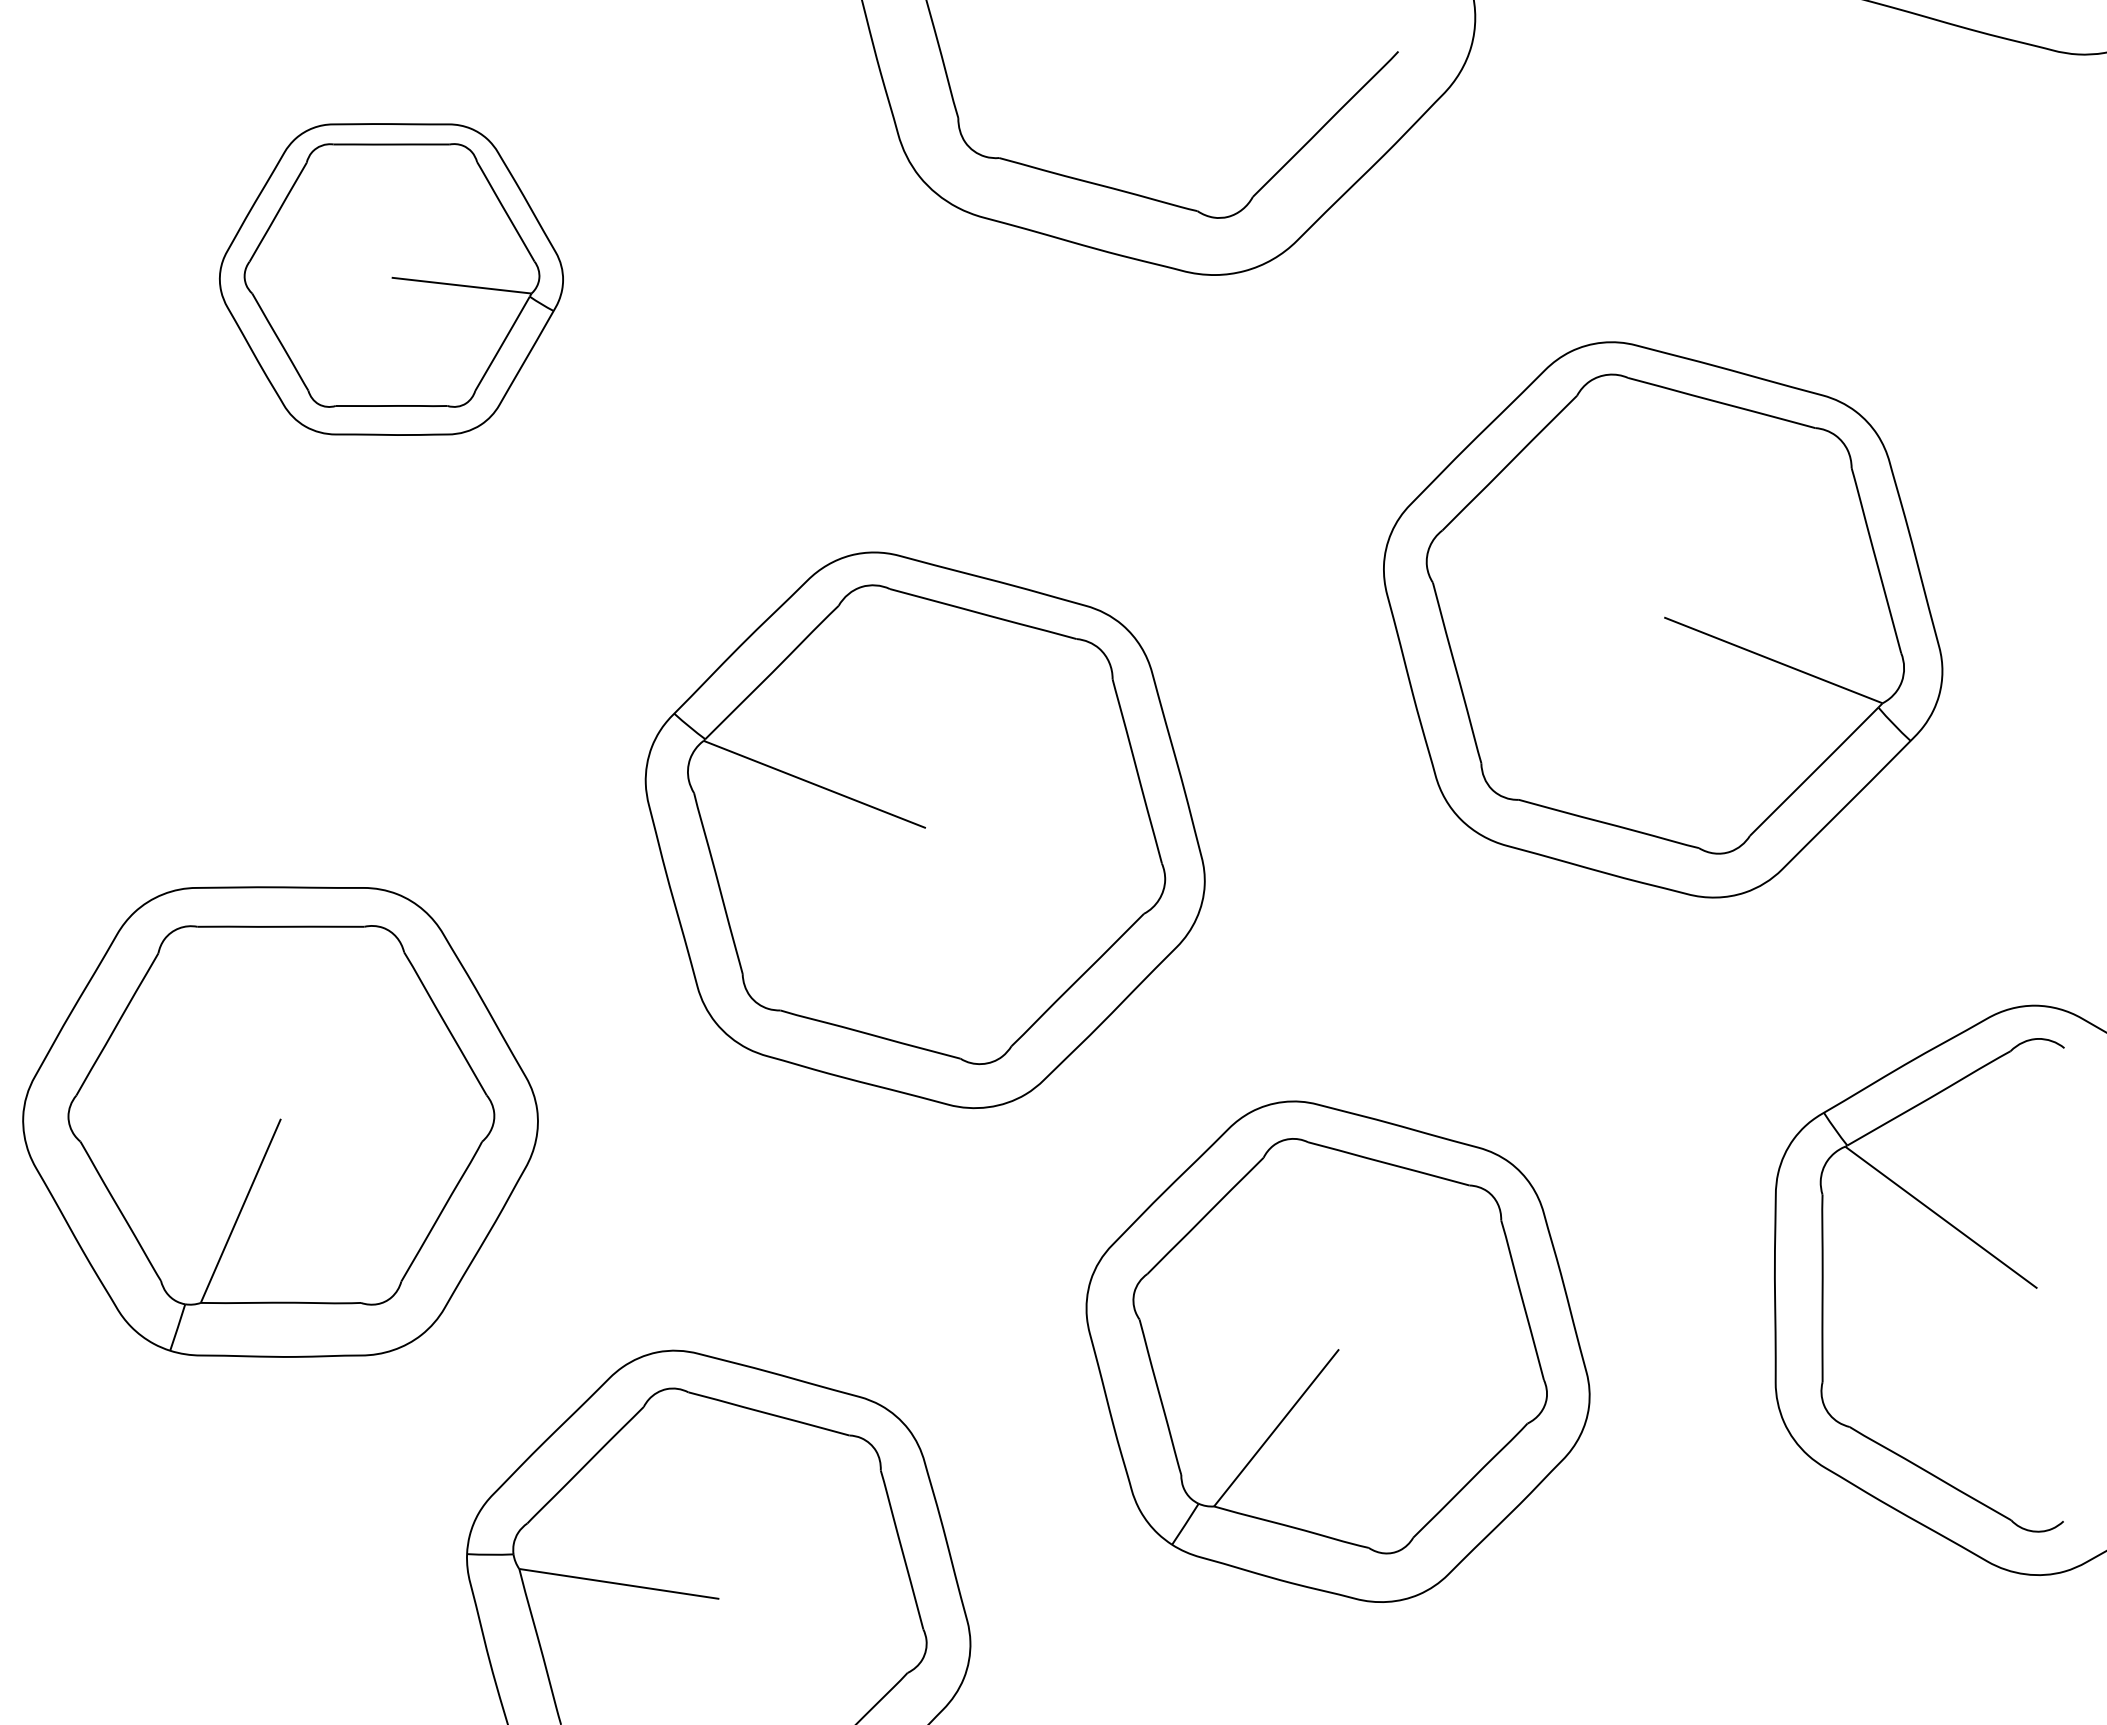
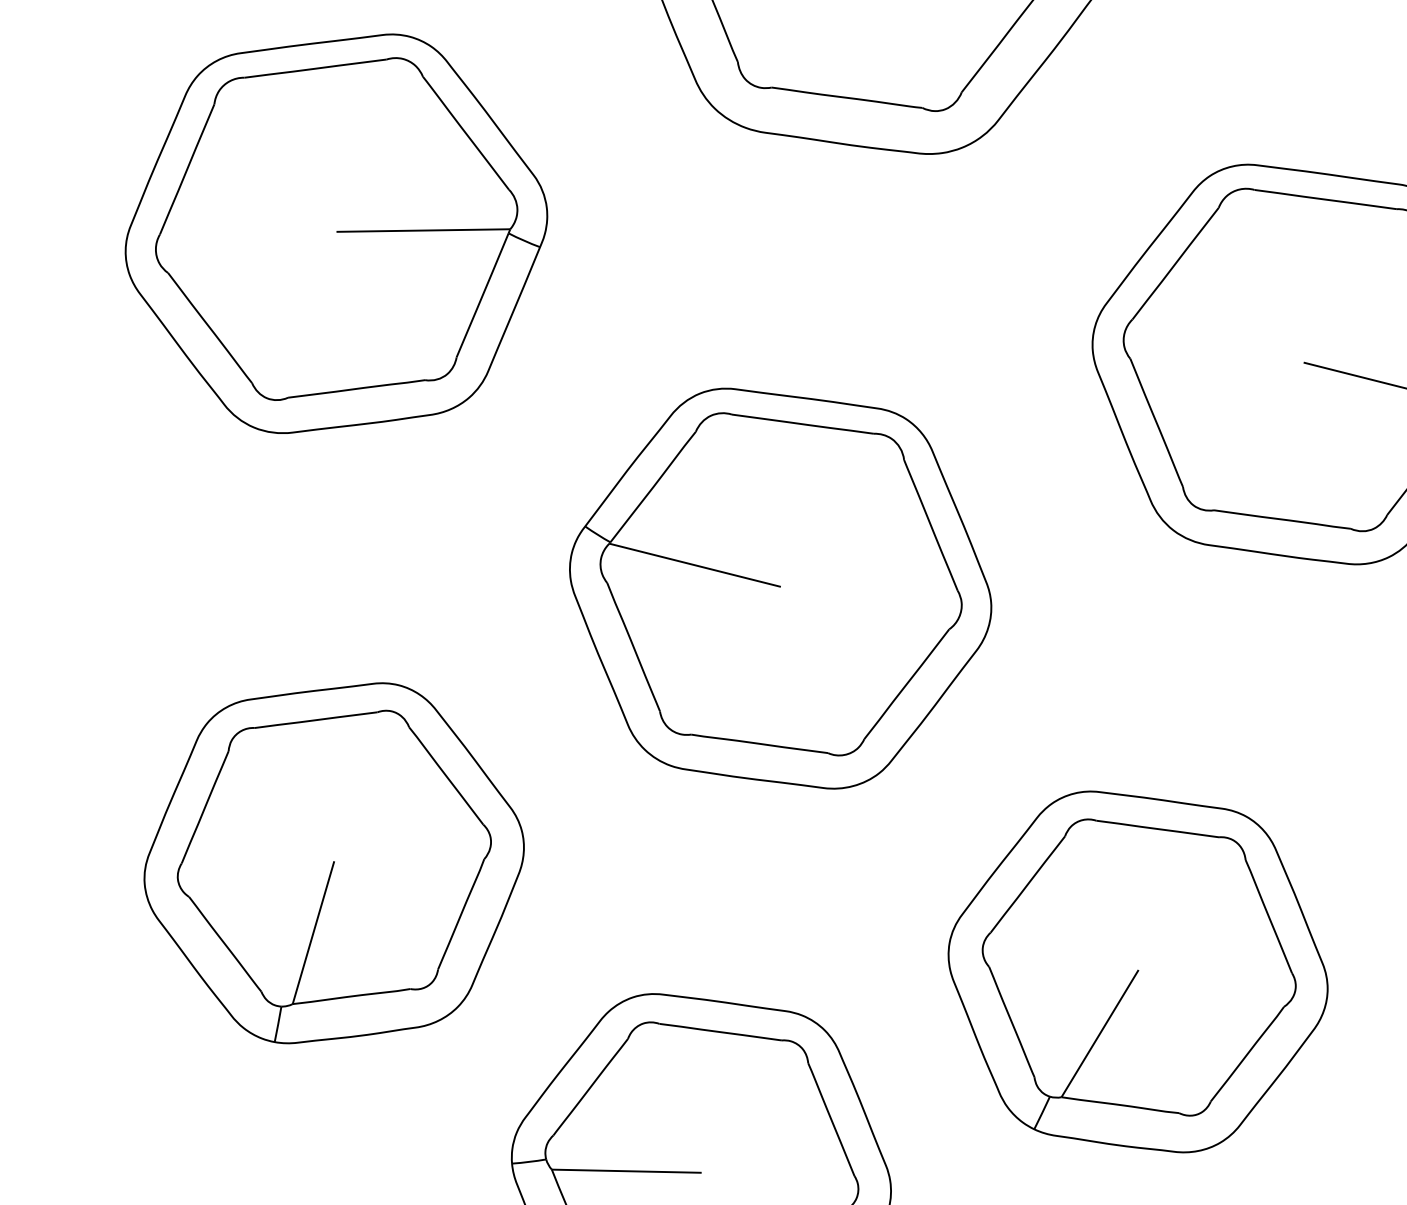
part: (391, 279) -> (336, 234), size x1.67
part: (1337, 1351) -> (1137, 971), moved

